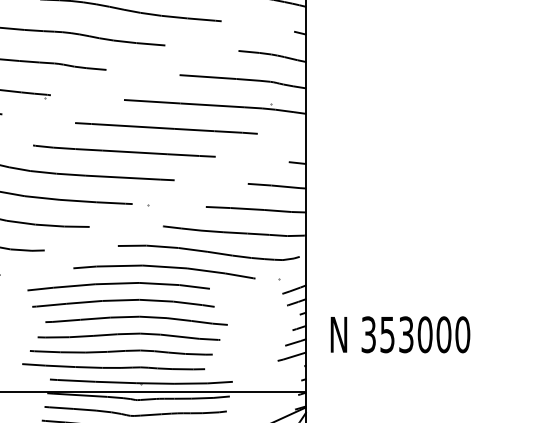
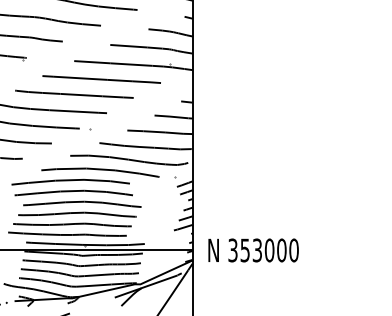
text: (400, 334) -> (253, 250), moved

